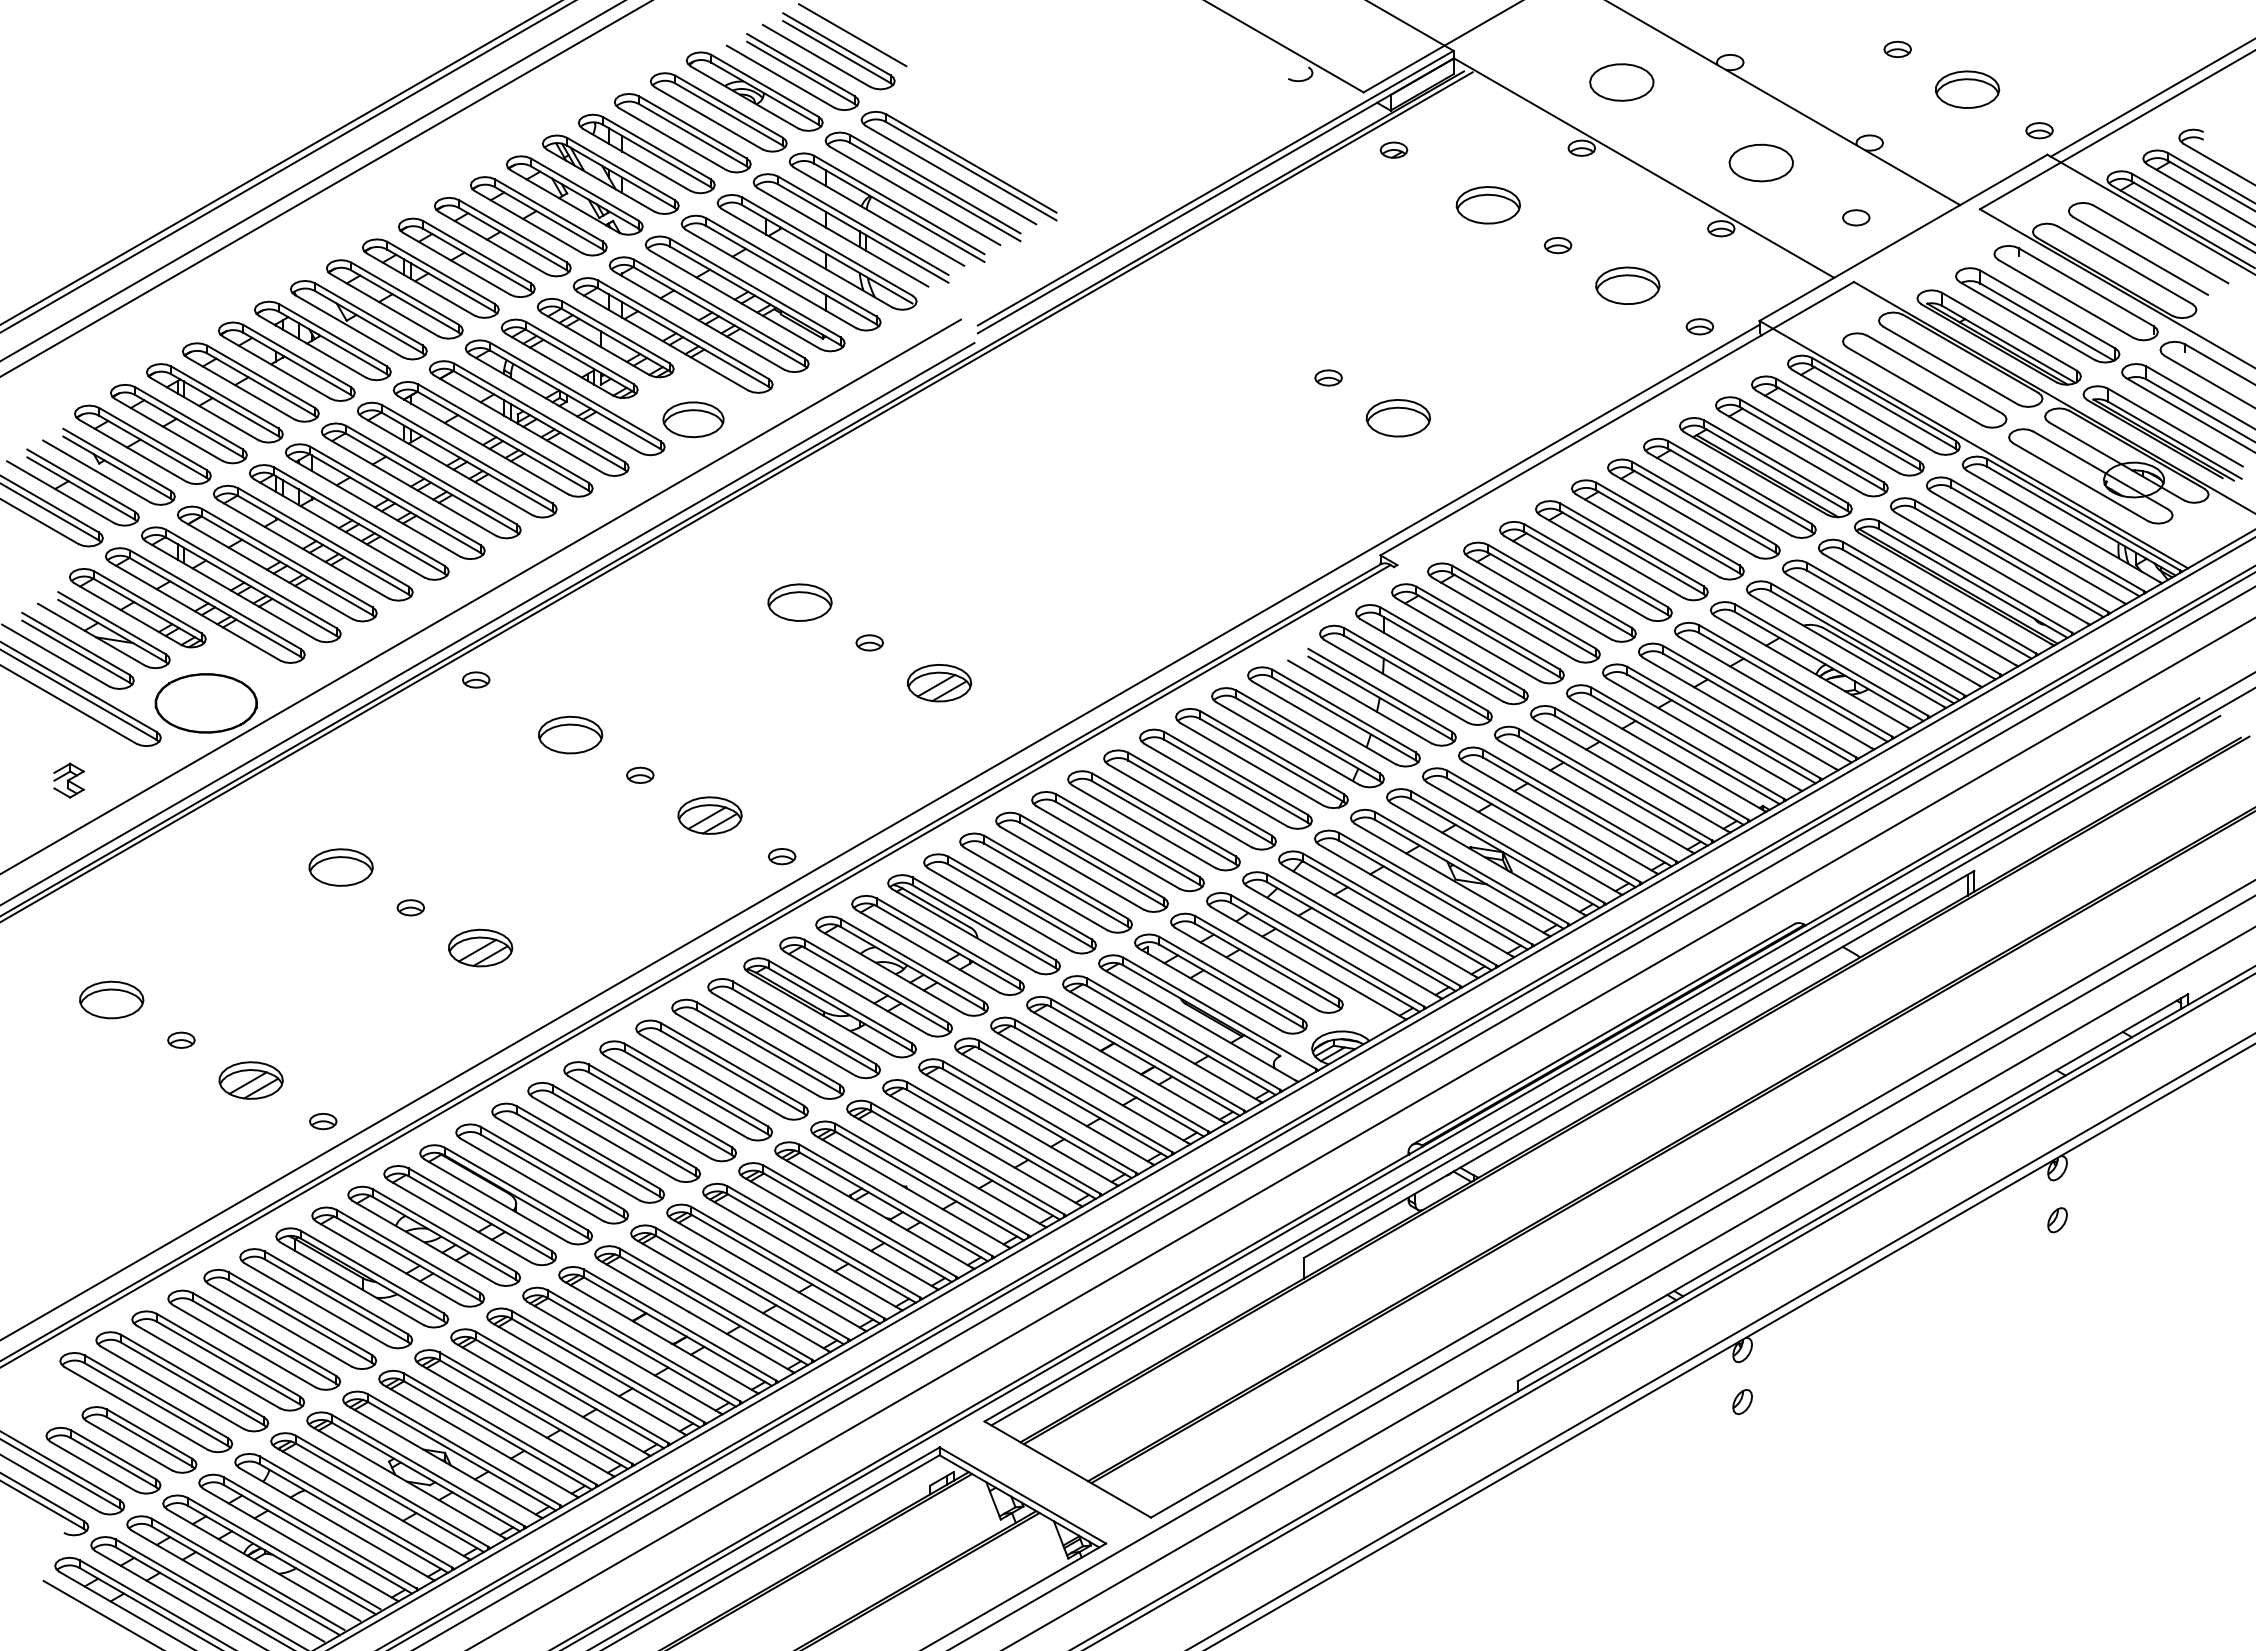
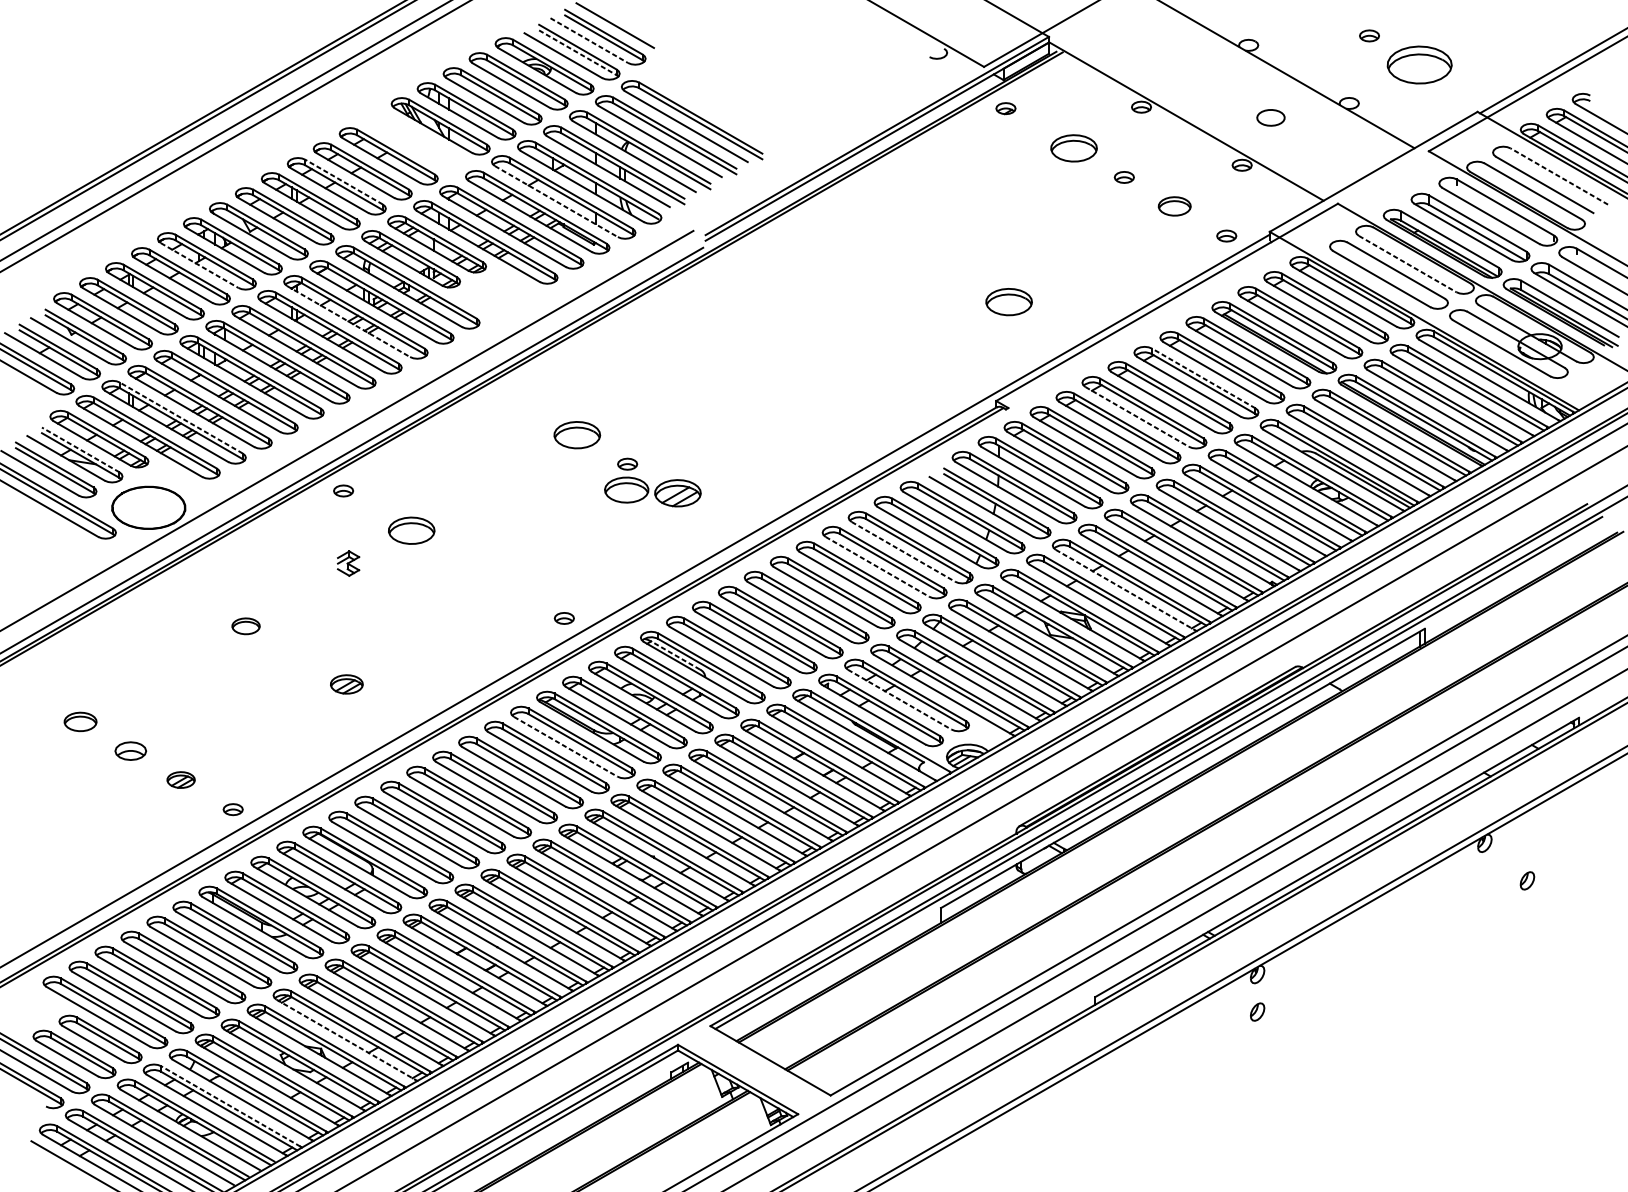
line: (817, 56) -> (589, 41), solid -> dashed
line: (801, 73) -> (578, 53), solid -> dashed
part: (1621, 82) -> (1170, 59), removed
part: (1967, 89) -> (1419, 64), size x1.4
part: (2039, 130) -> (1471, 94), removed
part: (1760, 162) -> (1270, 117), size x0.6
part: (574, 195) -> (414, 141), removed
part: (1856, 217) -> (1339, 157), removed
line: (2160, 244) -> (1559, 176), solid -> dashed
line: (476, 251) -> (343, 181), solid -> dashed
line: (771, 279) -> (556, 201), solid -> dashed
part: (1627, 285) -> (1174, 206), size x0.7
line: (1950, 365) -> (1407, 264), solid -> dashed
line: (277, 367) -> (200, 265), solid -> dashed
part: (1328, 377) -> (958, 272), removed
part: (693, 419) -> (626, 489), moved
line: (483, 445) -> (348, 321), solid -> dashed
line: (1668, 524) -> (1204, 378), solid -> dashed
line: (1575, 577) -> (1136, 417), solid -> dashed
line: (251, 578) -> (181, 417), solid -> dashed
line: (111, 622) -> (80, 449), solid -> dashed
line: (1251, 764) -> (903, 551), solid -> dashed
part: (640, 774) -> (462, 559), removed
part: (68, 780) -> (348, 563), moved
line: (1215, 785) -> (877, 567), solid -> dashed
part: (709, 815) -> (511, 588), removed
line: (1559, 817) -> (1125, 590), solid -> dashed
part: (340, 867) -> (245, 626), size x0.6
part: (410, 907) -> (296, 655), removed
line: (936, 907) -> (675, 655), solid -> dashed
part: (480, 947) -> (346, 684), size x0.7
line: (1246, 969) -> (899, 699), solid -> dashed
part: (111, 999) -> (80, 721), size x0.7
line: (784, 1034) -> (566, 746), solid -> dashed
part: (181, 1039) -> (130, 750), size x1.6
part: (250, 1080) -> (180, 780), size x0.6
part: (2057, 1220) -> (1527, 881), moved
line: (480, 1440) -> (346, 1039), solid -> dashed
line: (319, 1532) -> (230, 1106), solid -> dashed

